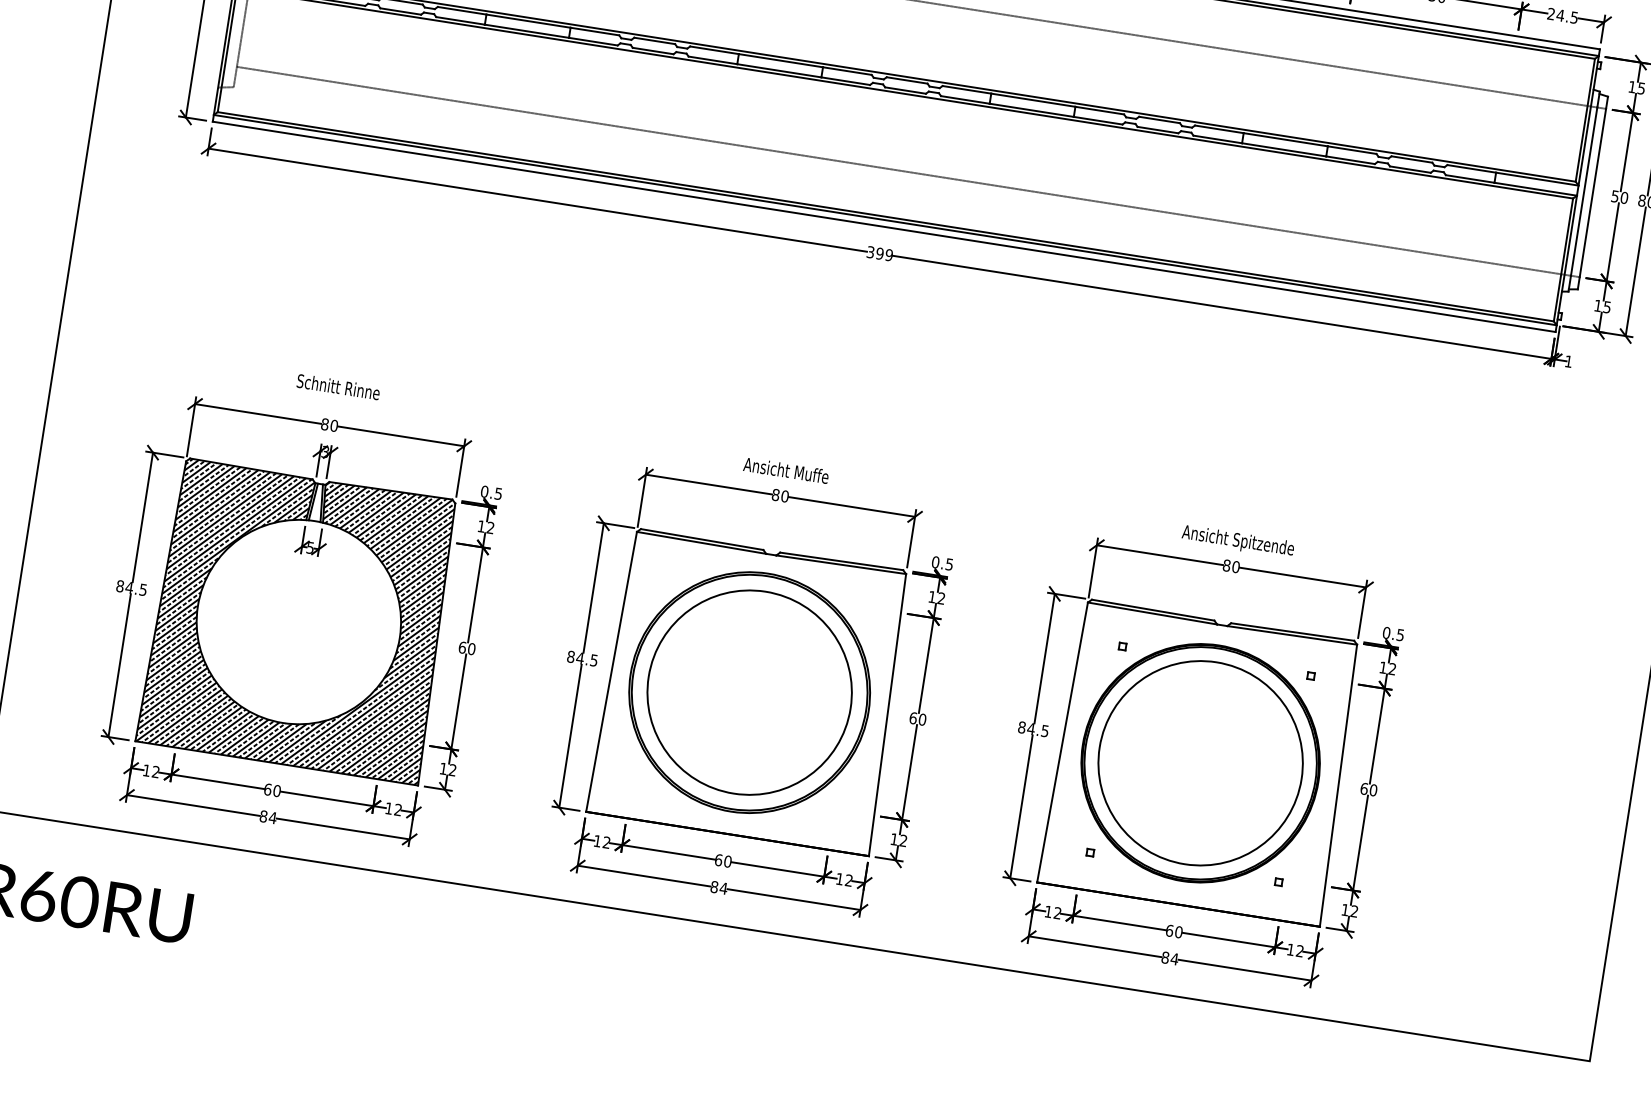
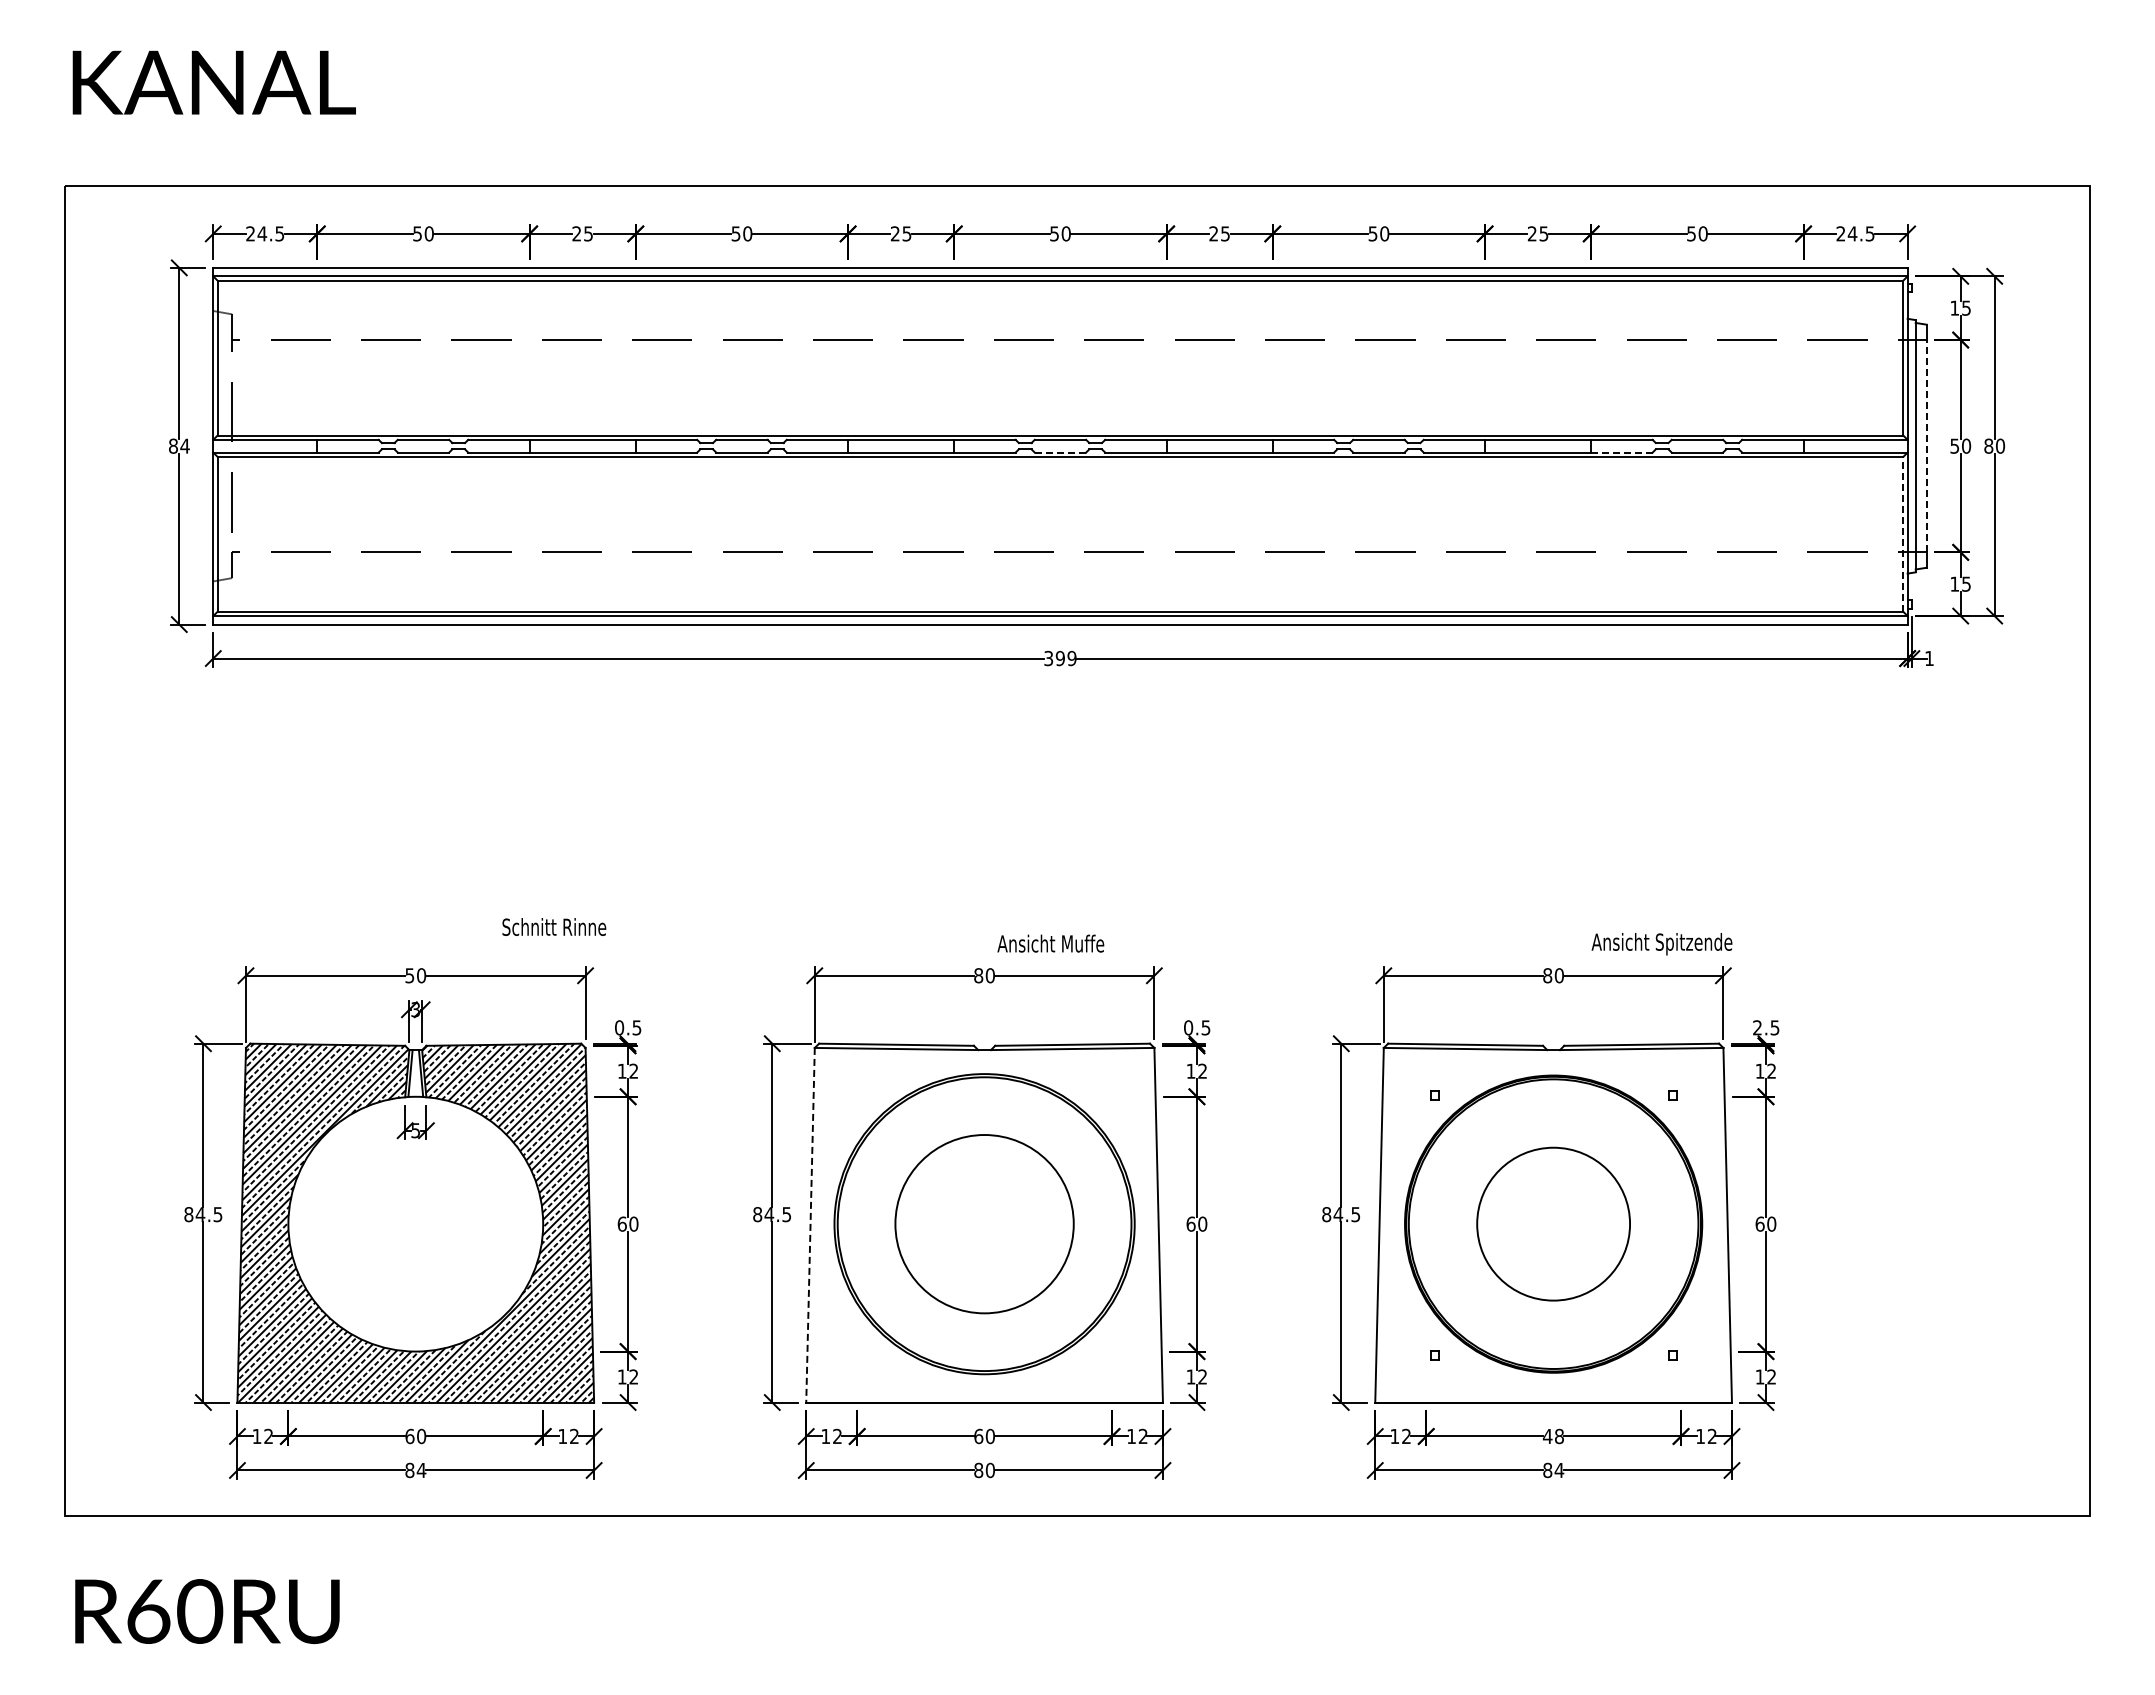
line: (905, 90) -> (1060, 452), solid -> dashed
line: (1350, 160) -> (1621, 452), solid -> dashed
line: (1592, 192) -> (1926, 445), solid -> dashed
line: (1563, 259) -> (1903, 533), solid -> dashed
text: (338, 386) -> (554, 926), moved
text: (324, 424) -> (409, 975), 80 -> 50
text: (786, 470) -> (1050, 943), moved
text: (1237, 541) -> (1661, 944), moved
text: (1386, 632) -> (1757, 1027), 0.5 -> 2.5
line: (611, 672) -> (810, 1225), solid -> dashed
circle: (749, 692) -> (984, 1223), size x0.7
circle: (1200, 762) -> (1553, 1223), size x0.6
text: (723, 888) -> (990, 1470), 84 -> 80
text: (1173, 931) -> (1552, 1436), 60 -> 48

